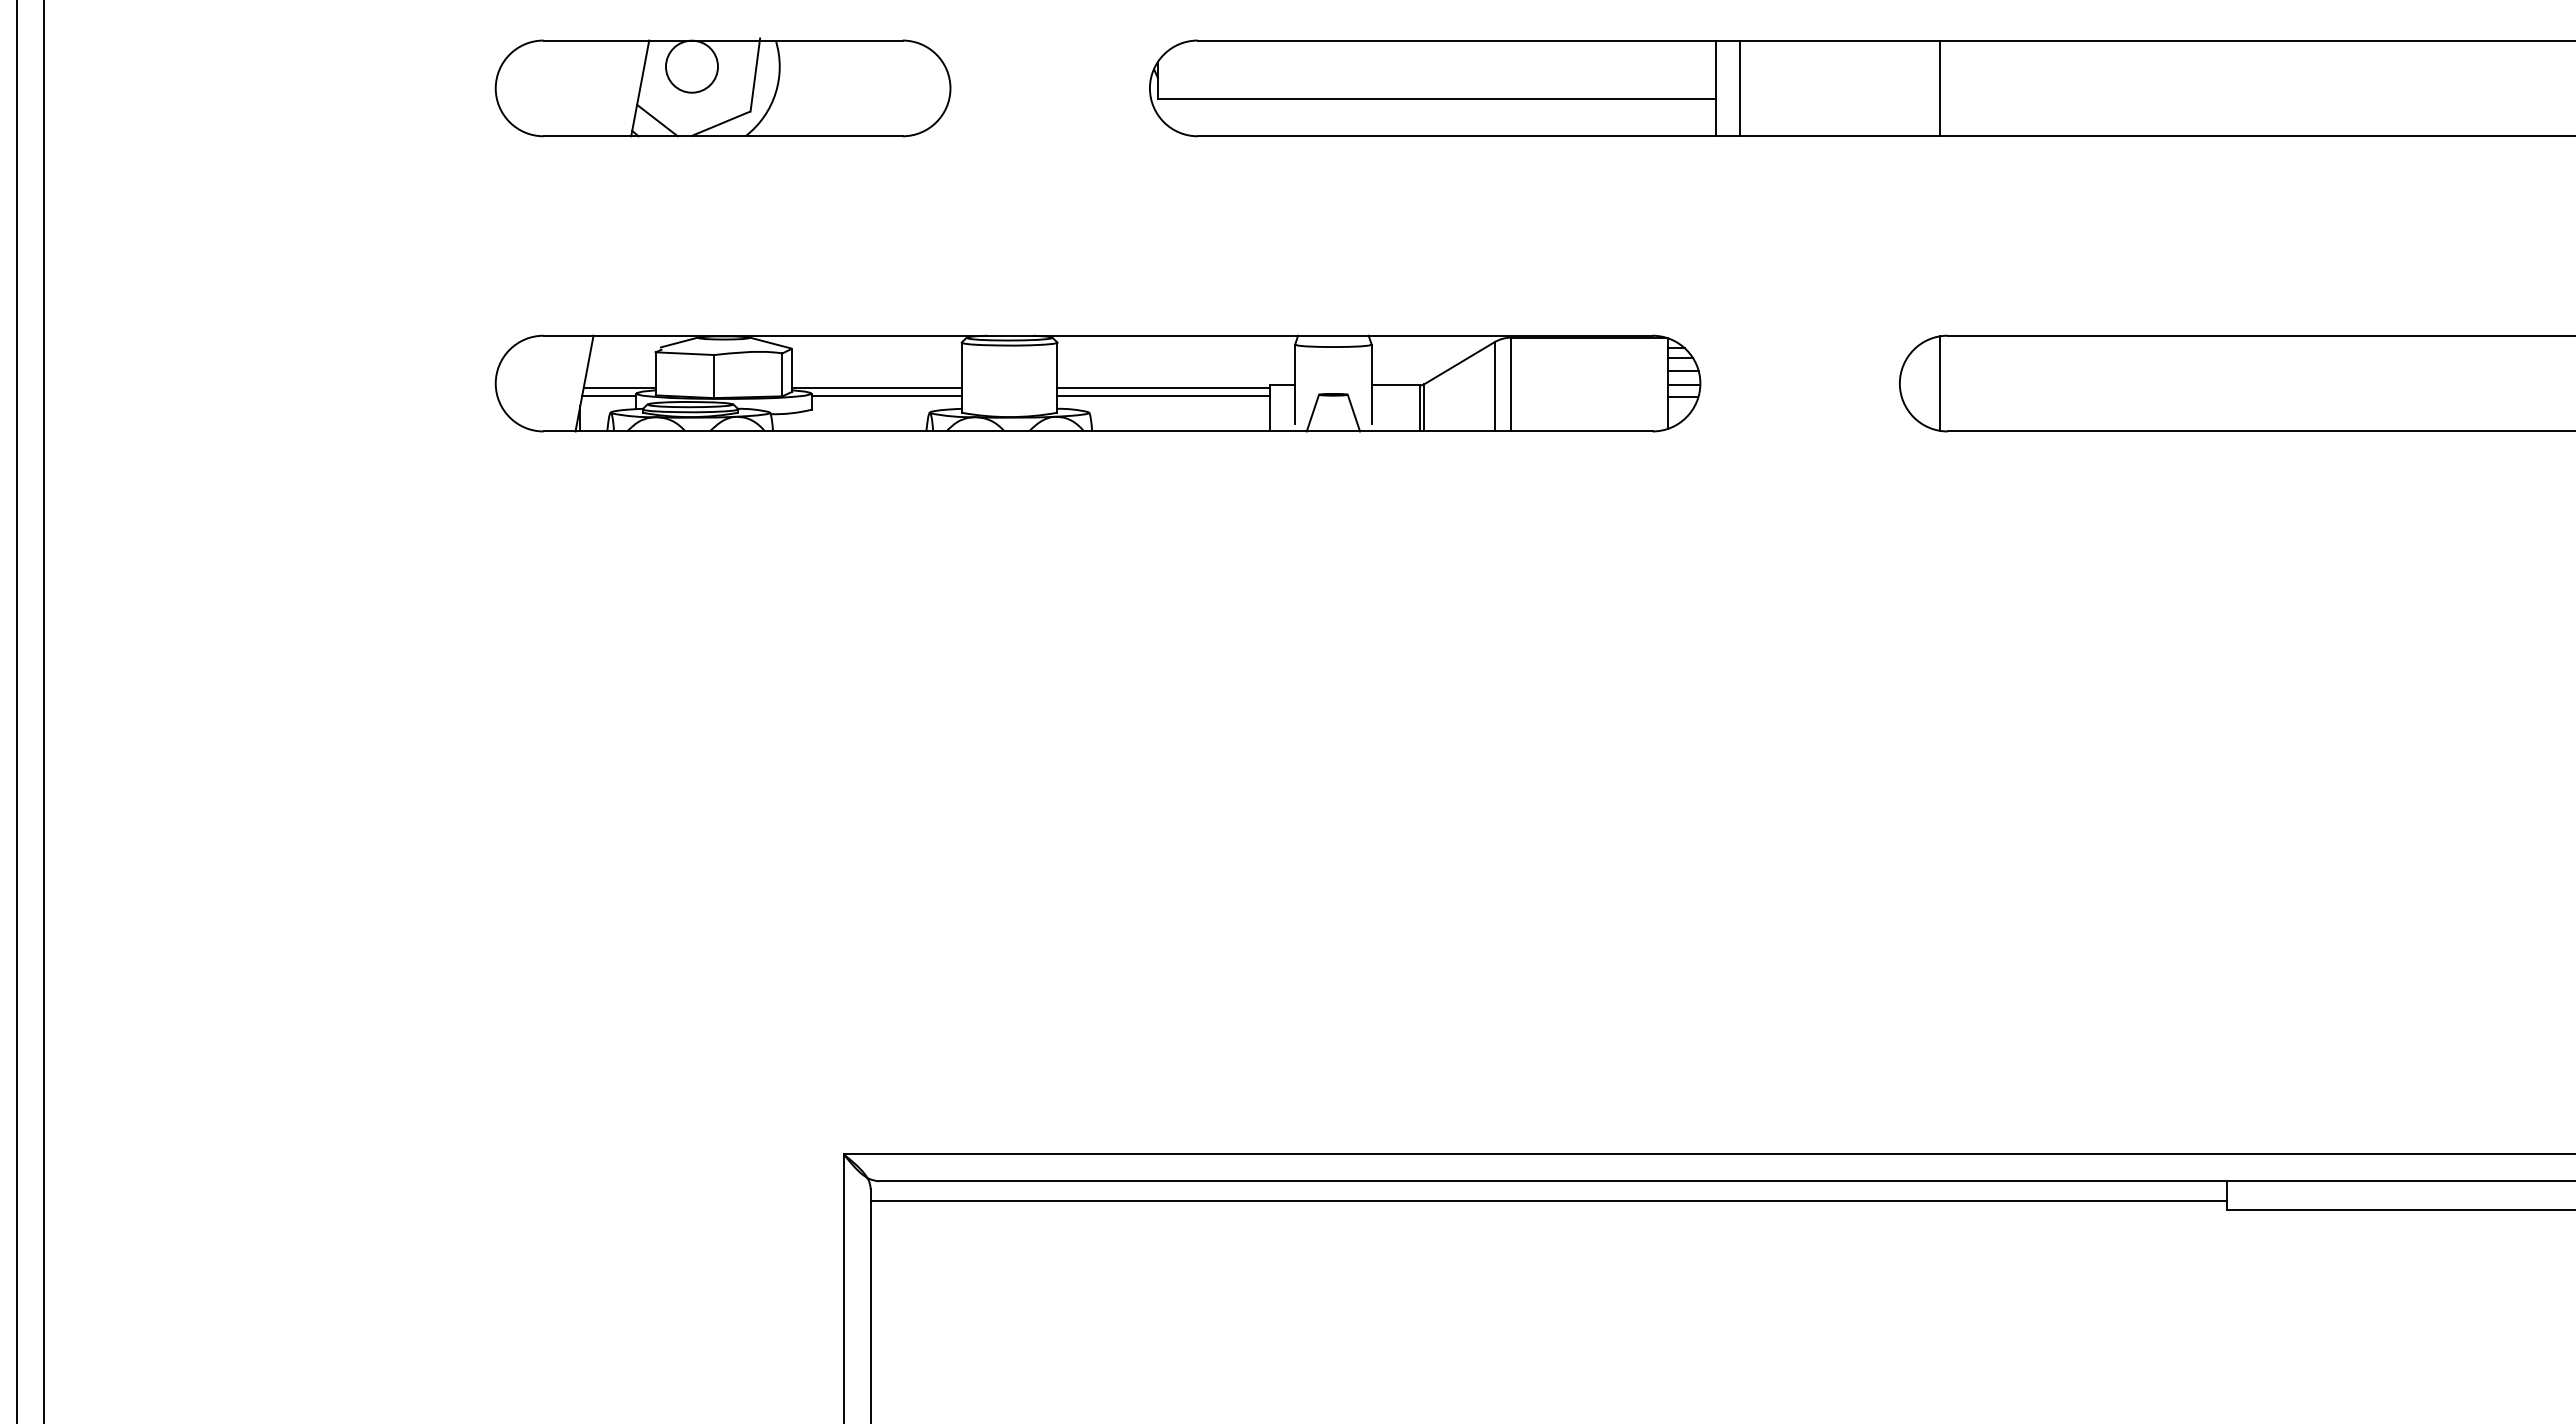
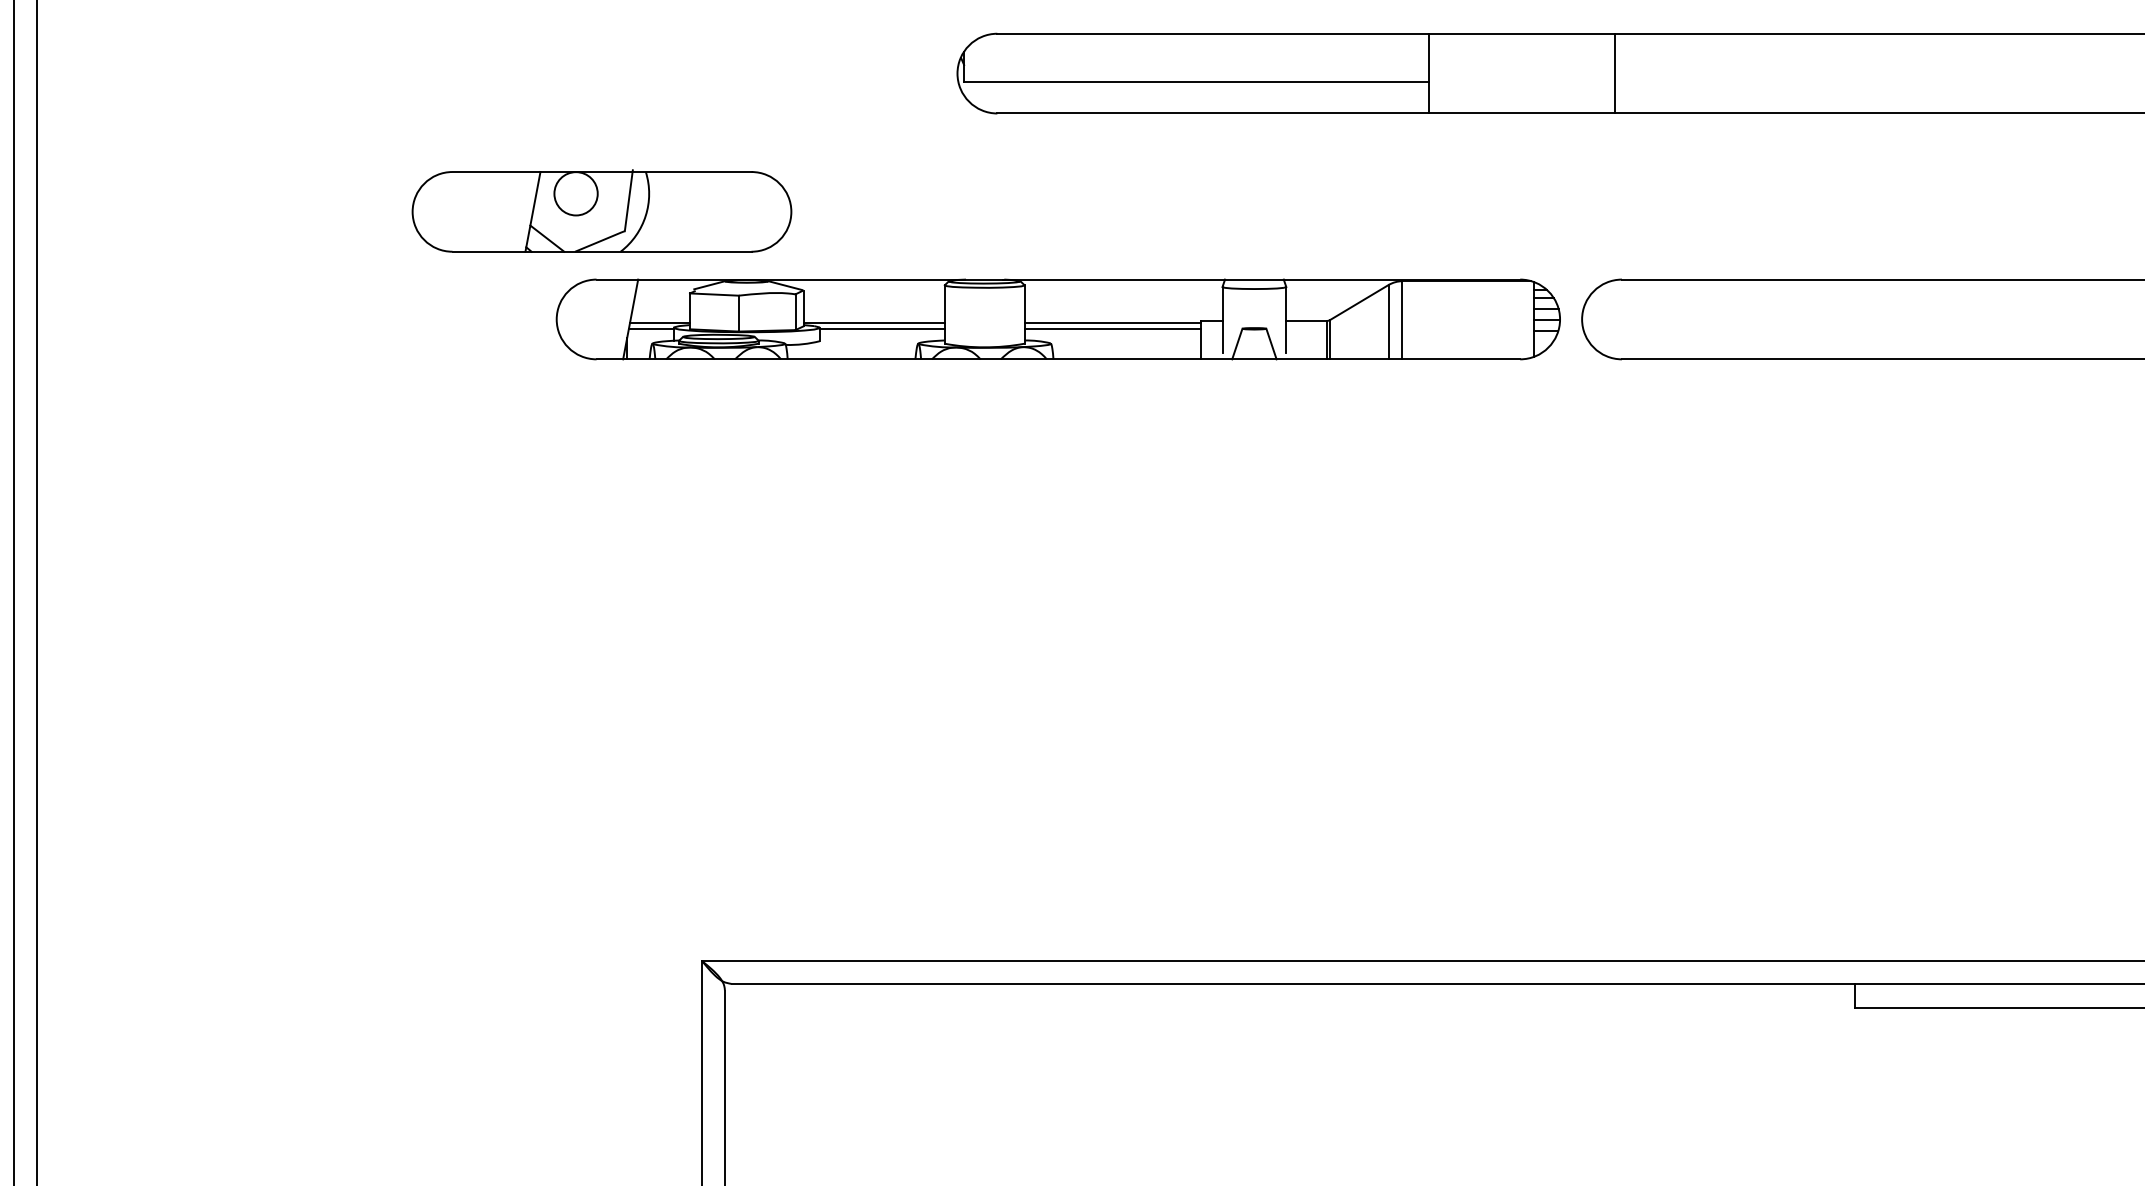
part: (722, 87) -> (601, 211), moved
line: (1740, 88) -> (1449, 73), removed
part: (1097, 383) -> (1057, 319), moved
line: (1939, 383) -> (1615, 319), removed
line: (1548, 1201) -> (1289, 1000), removed

